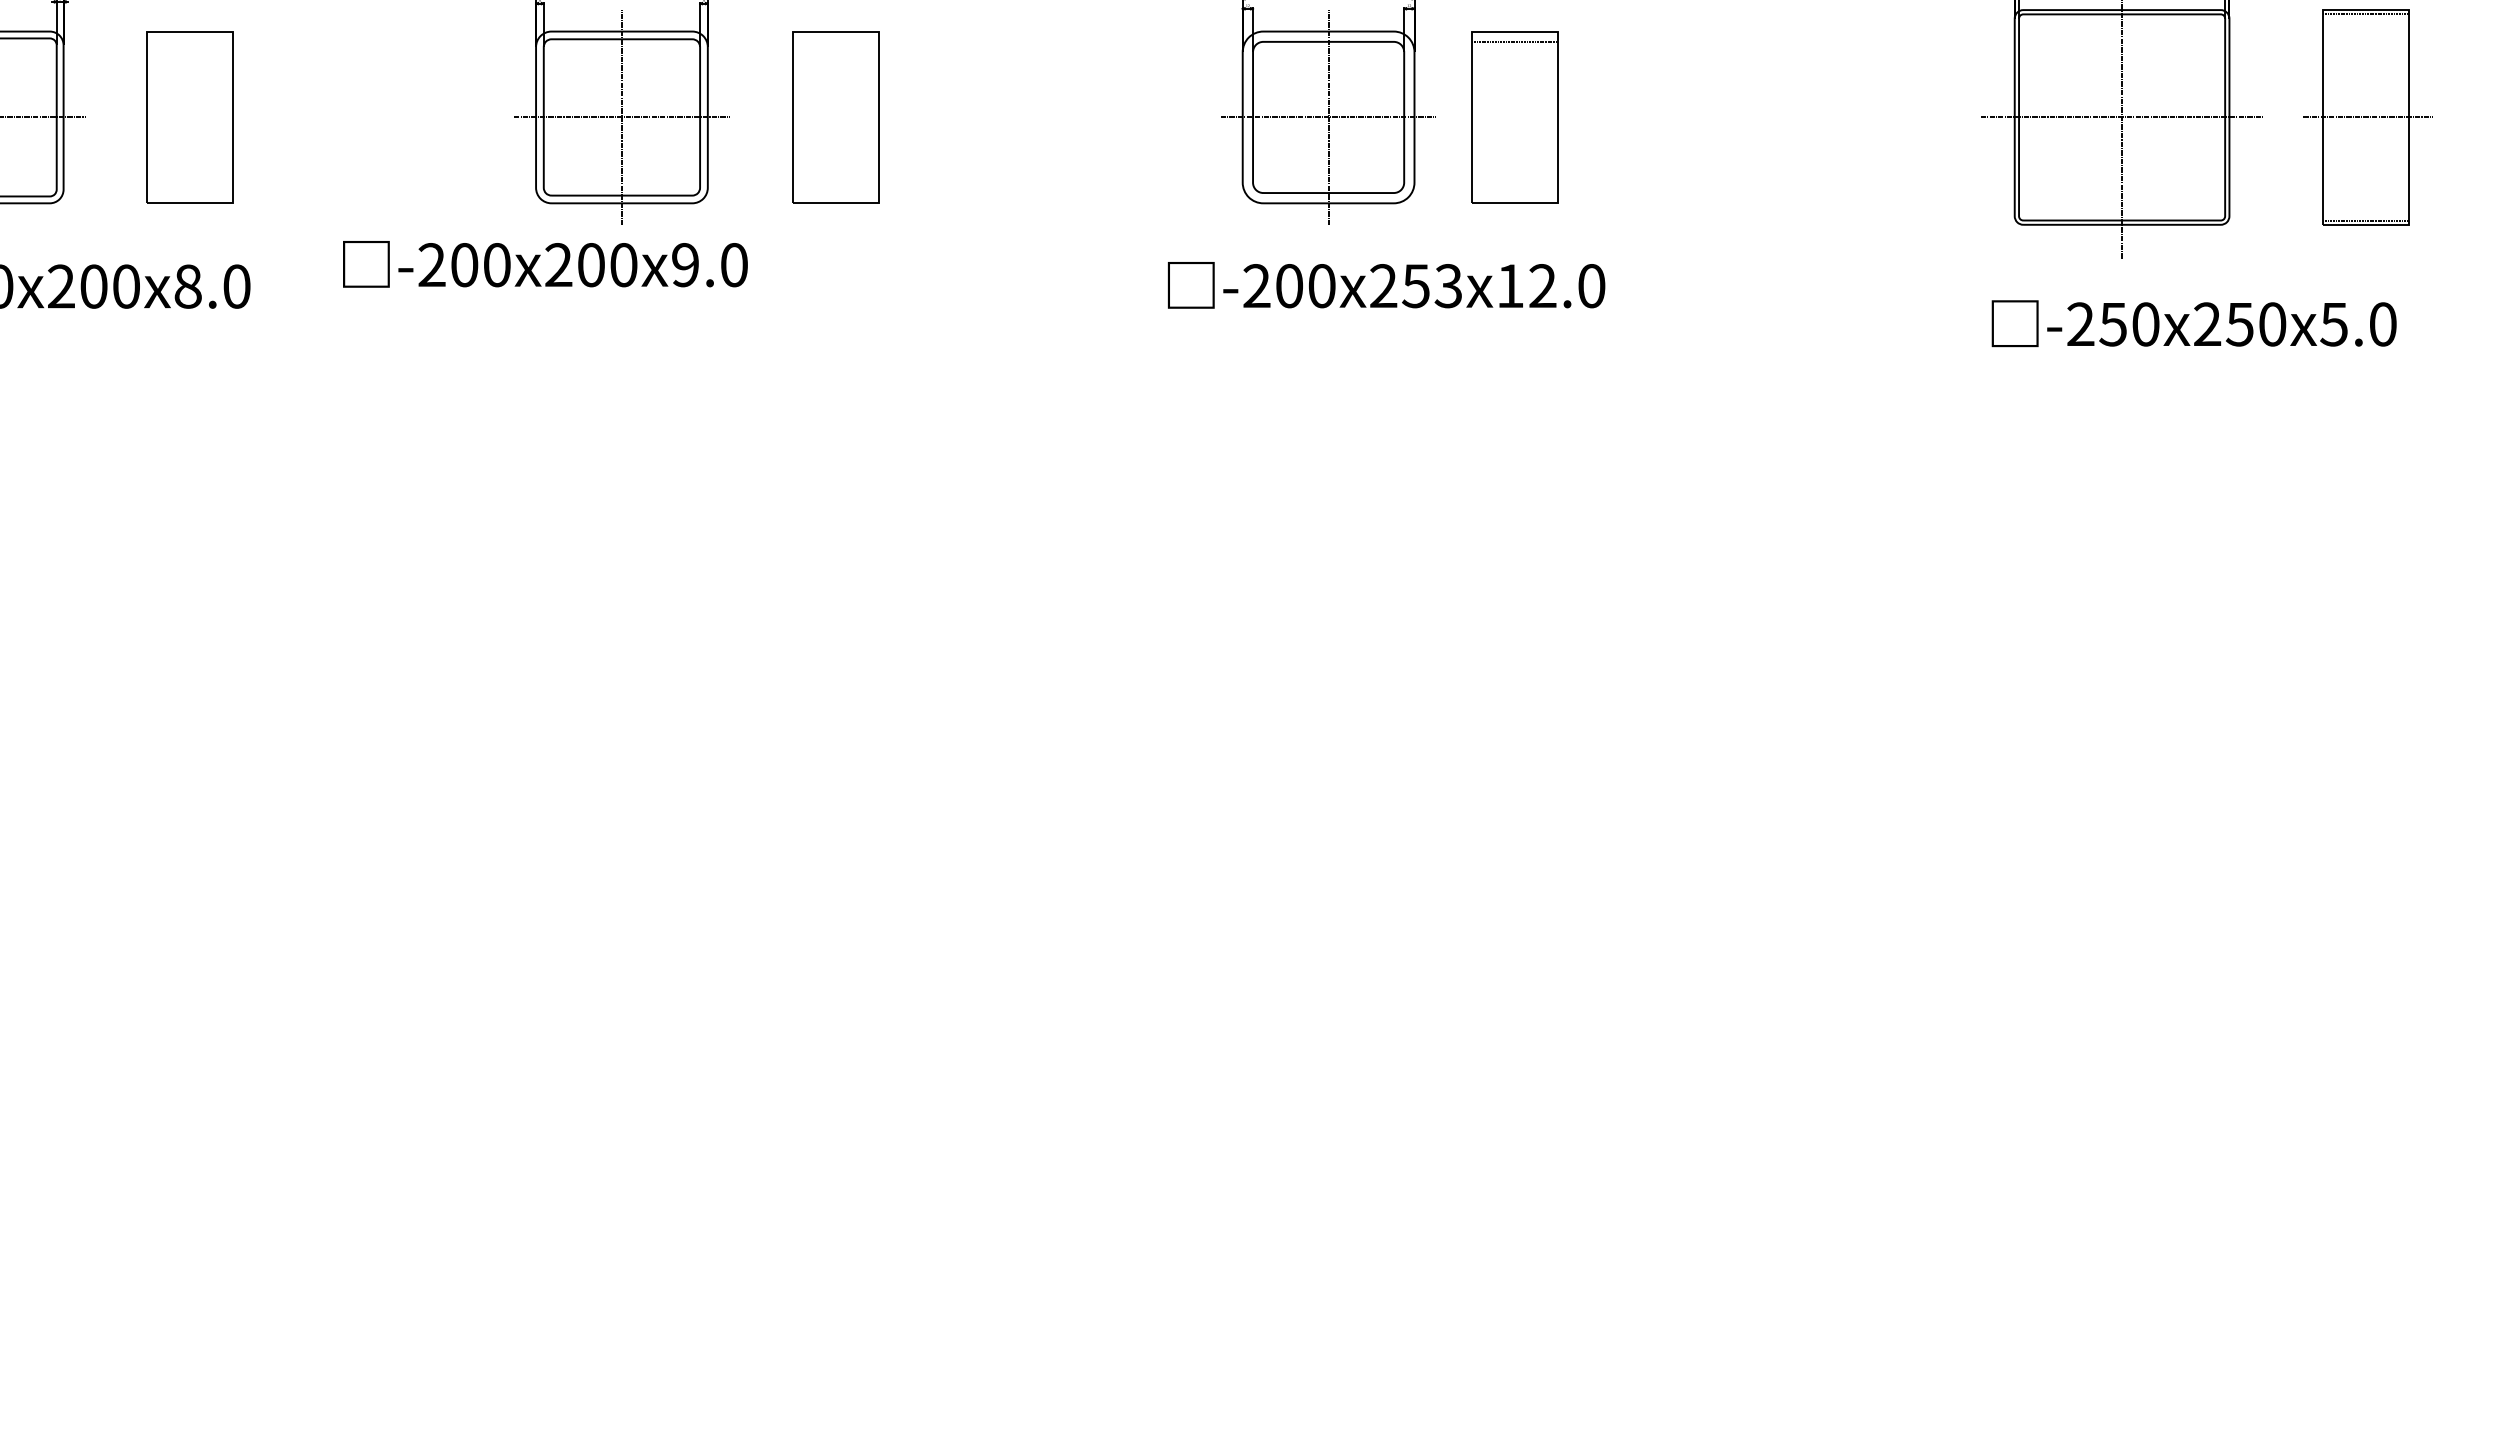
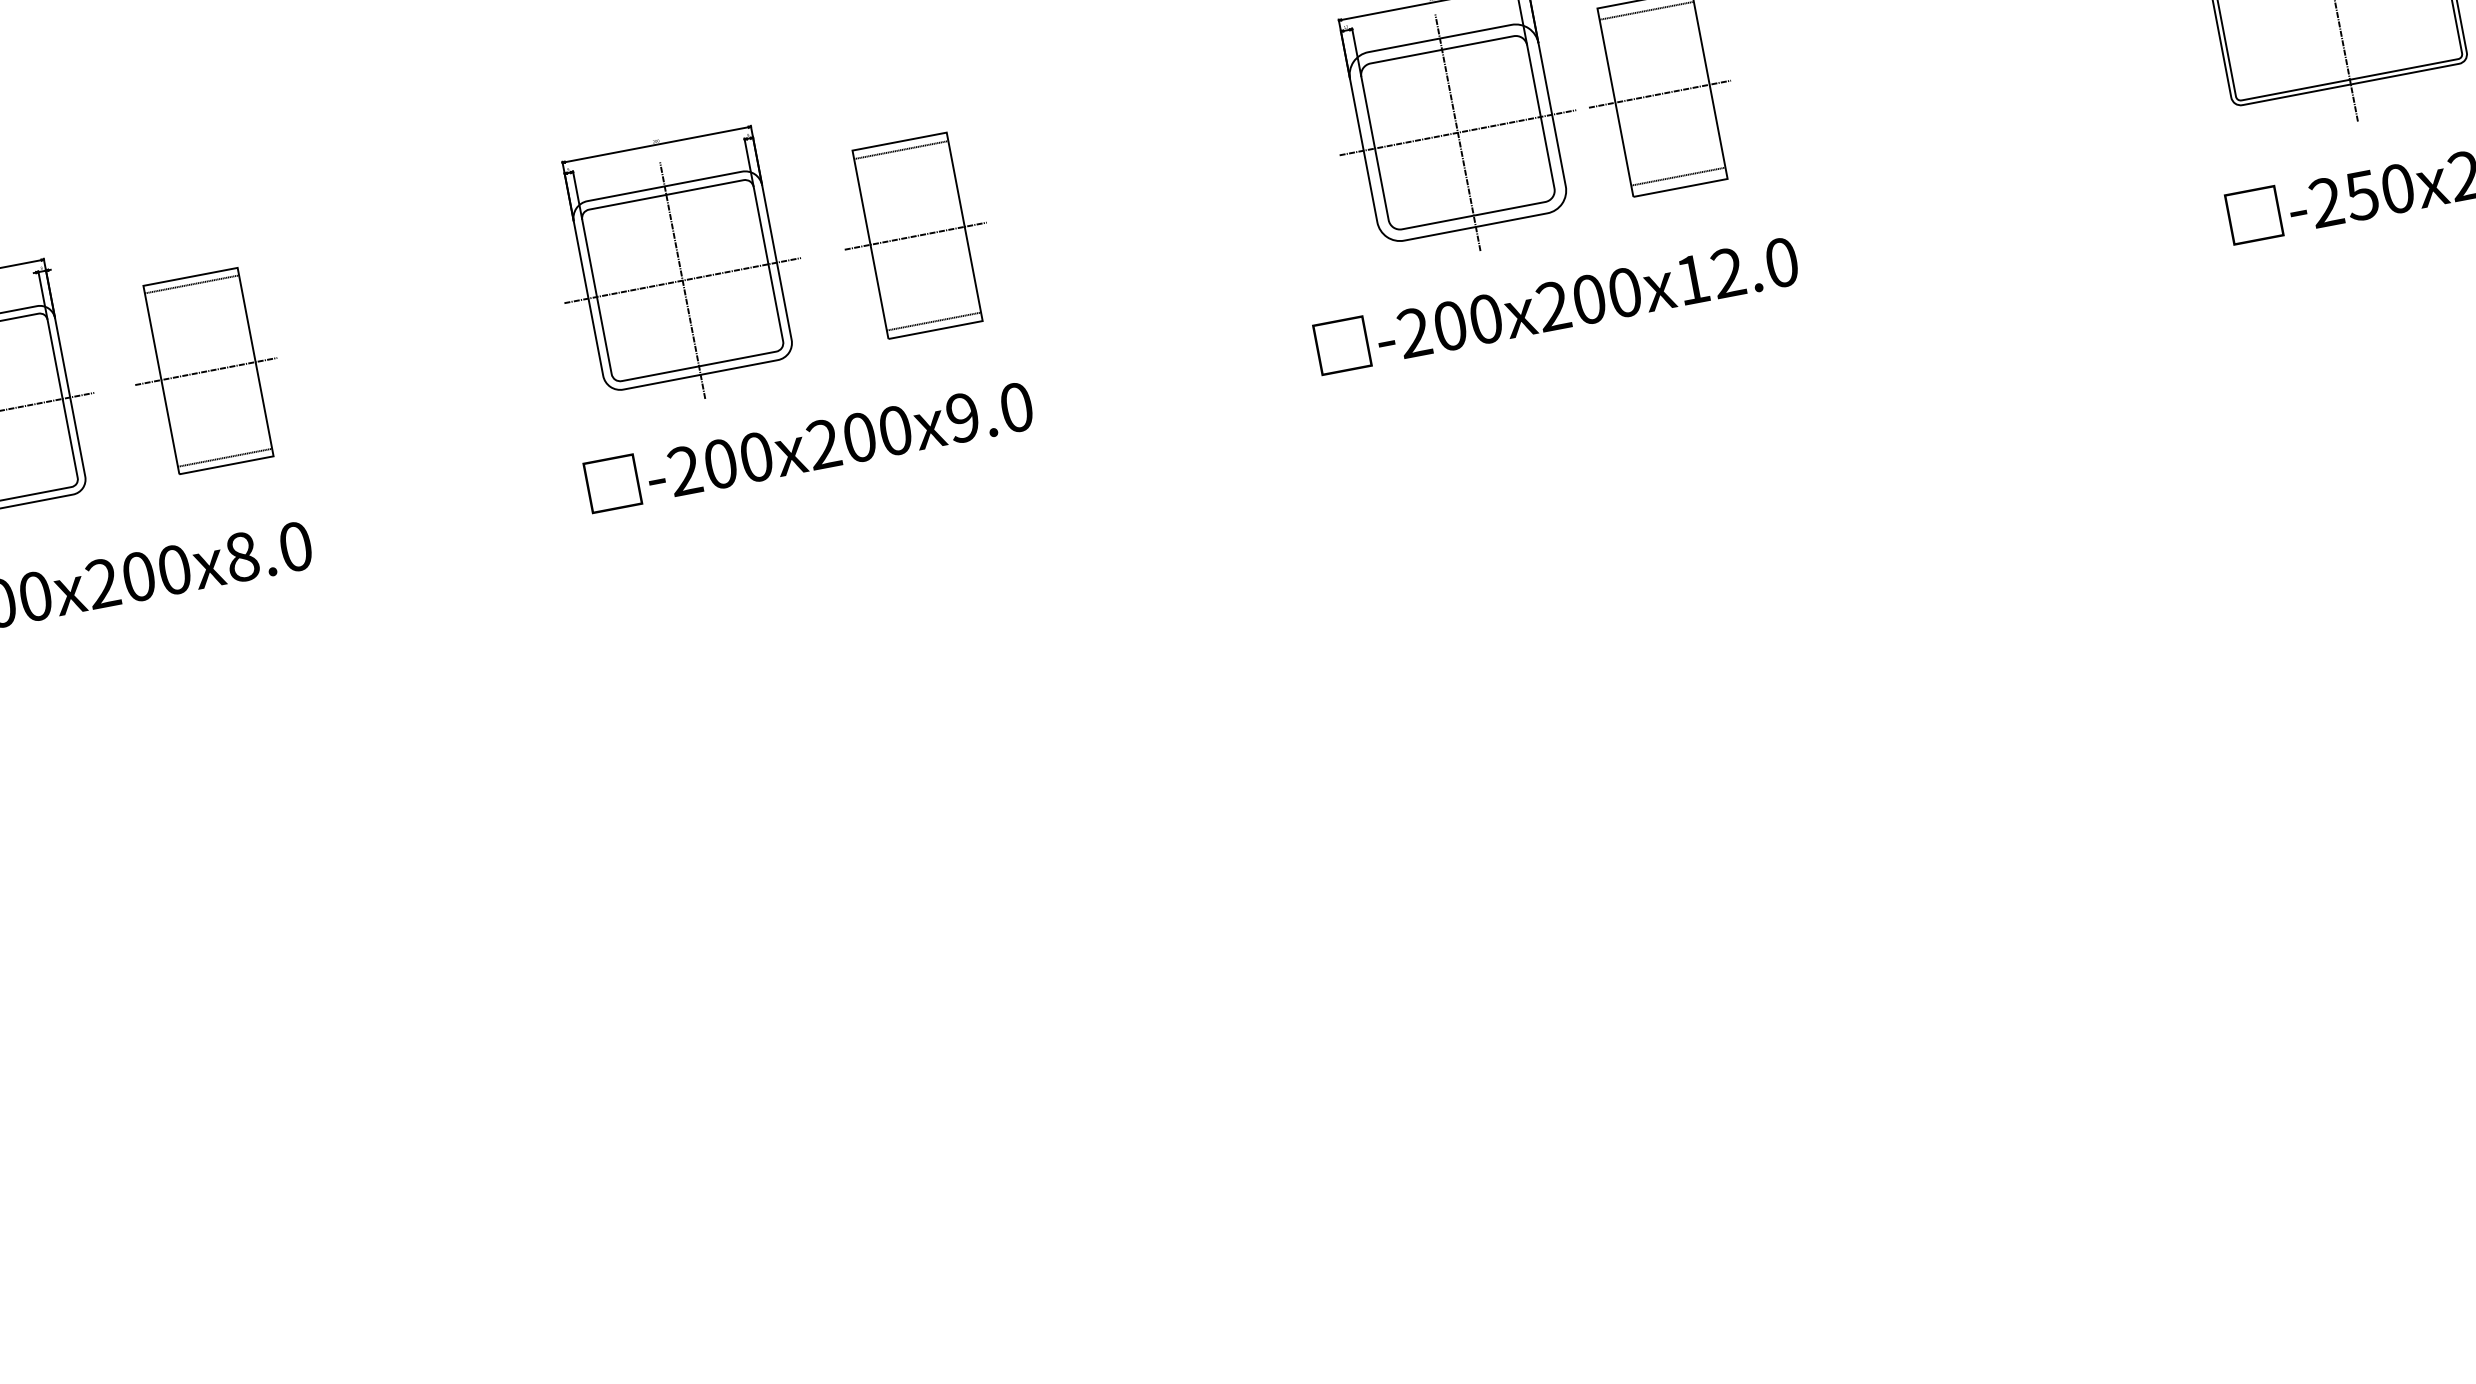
line: (189, 38) -> (191, 284), added
line: (836, 39) -> (901, 150), added
line: (187, 117) -> (206, 371), added
line: (834, 117) -> (915, 236), added
line: (1512, 117) -> (1659, 94), added
line: (1515, 193) -> (1678, 177), added
line: (836, 195) -> (934, 321), added
line: (189, 196) -> (224, 457), added
text: (545, 264) -> (809, 446), moved
text: (1432, 286) -> (1607, 296), -200x253x12.0 -> -200x200x12.0

